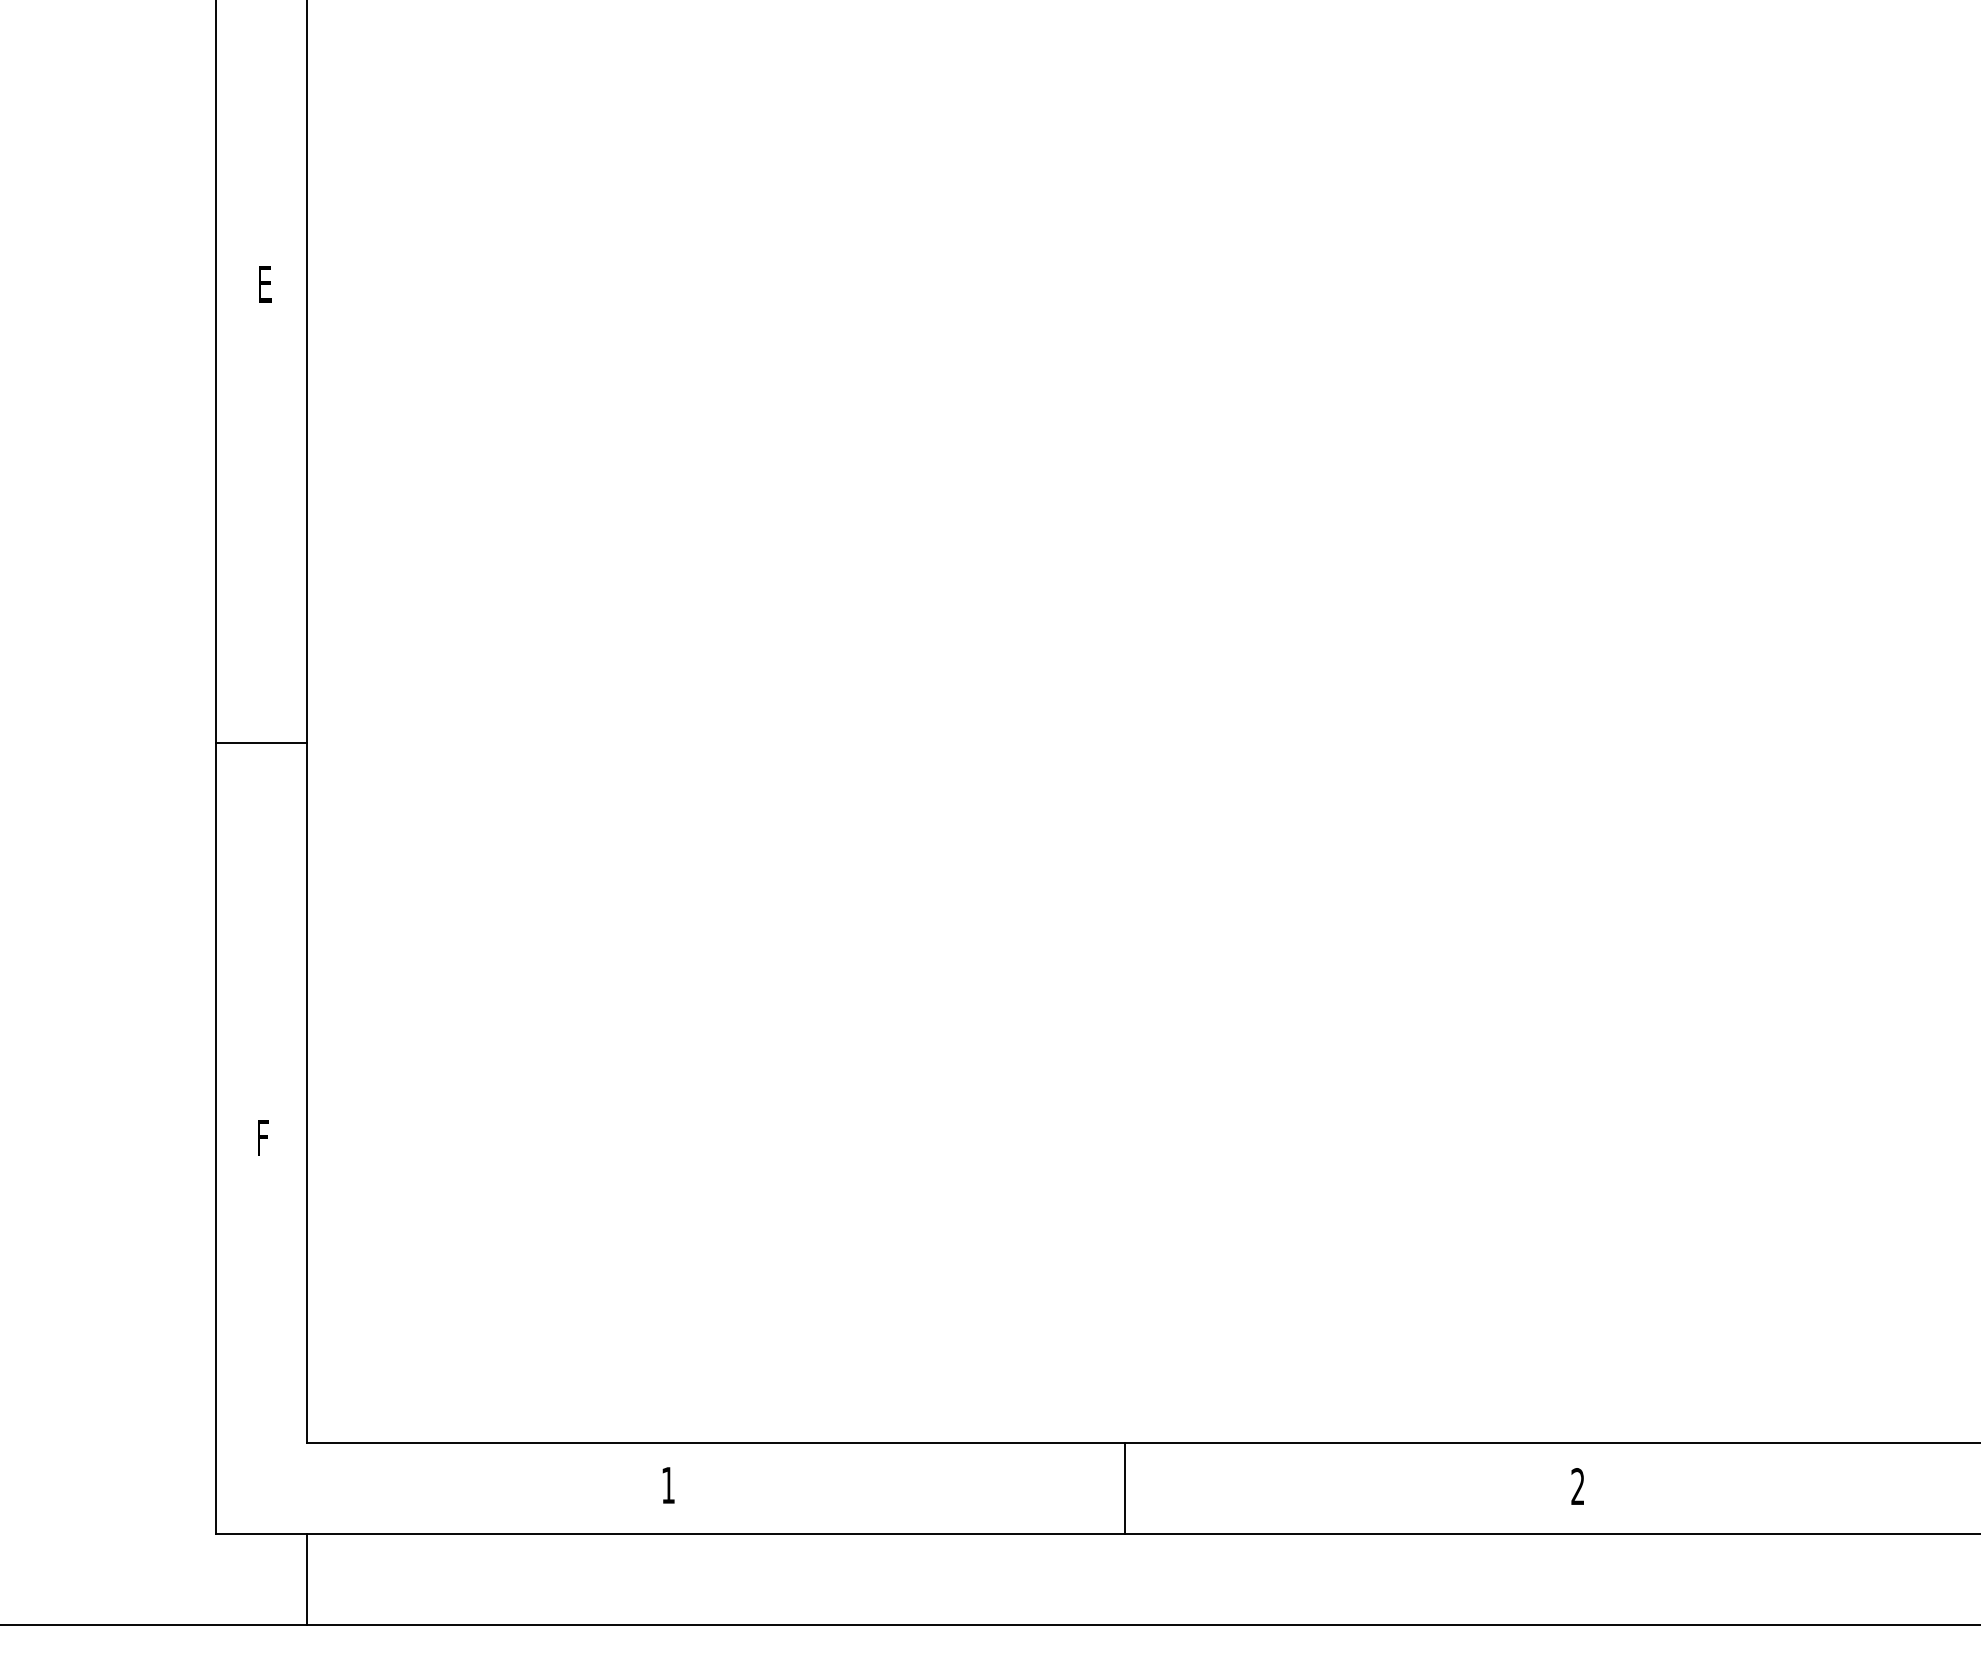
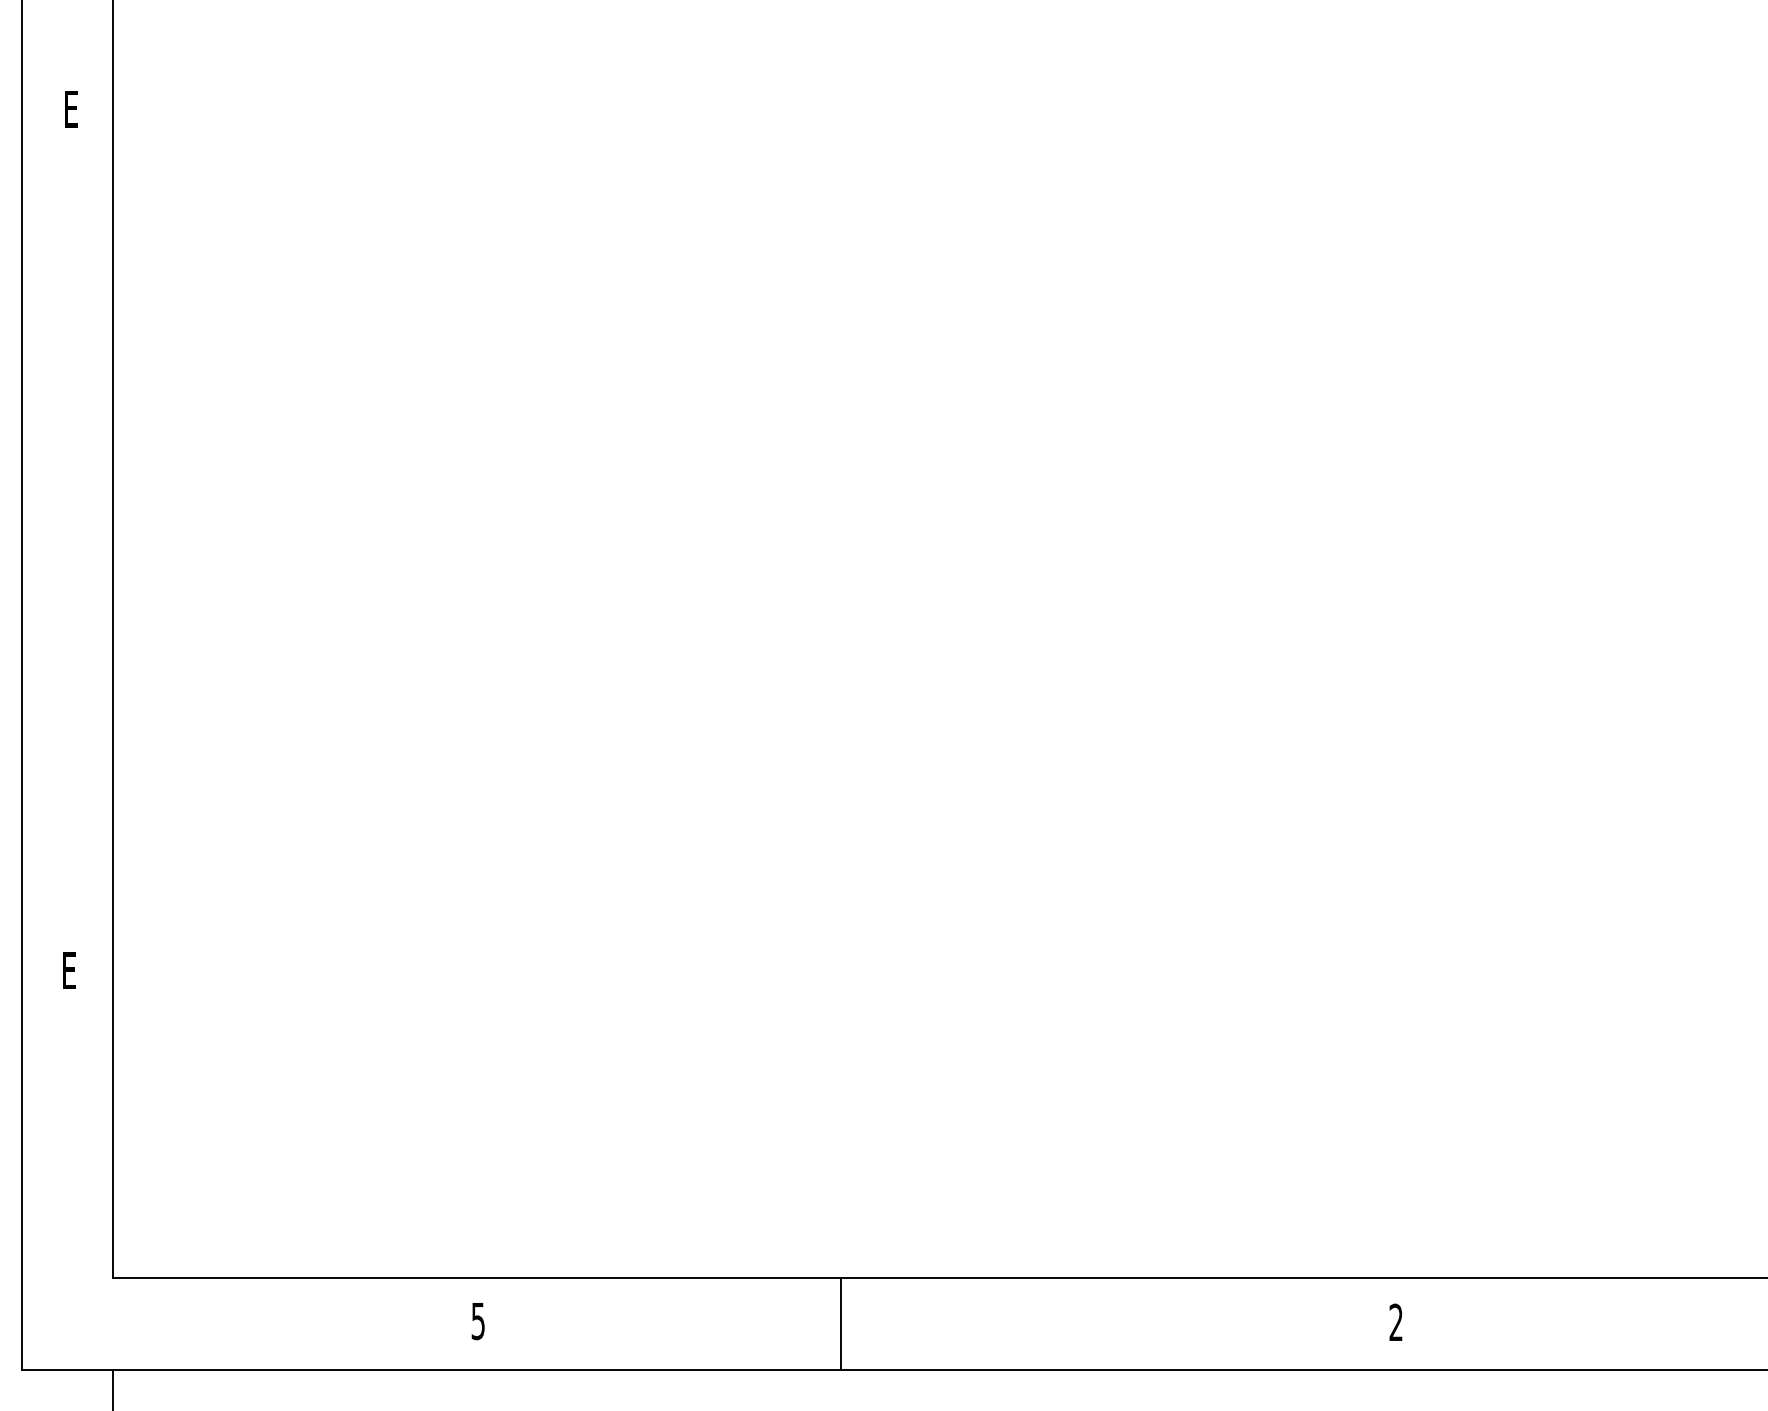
line: (260, 743) -> (66, 572), removed
text: (263, 1137) -> (69, 970), F -> E
text: (668, 1485) -> (478, 1321), 1 -> 5
line: (1124, 1487) -> (840, 1323), moved

